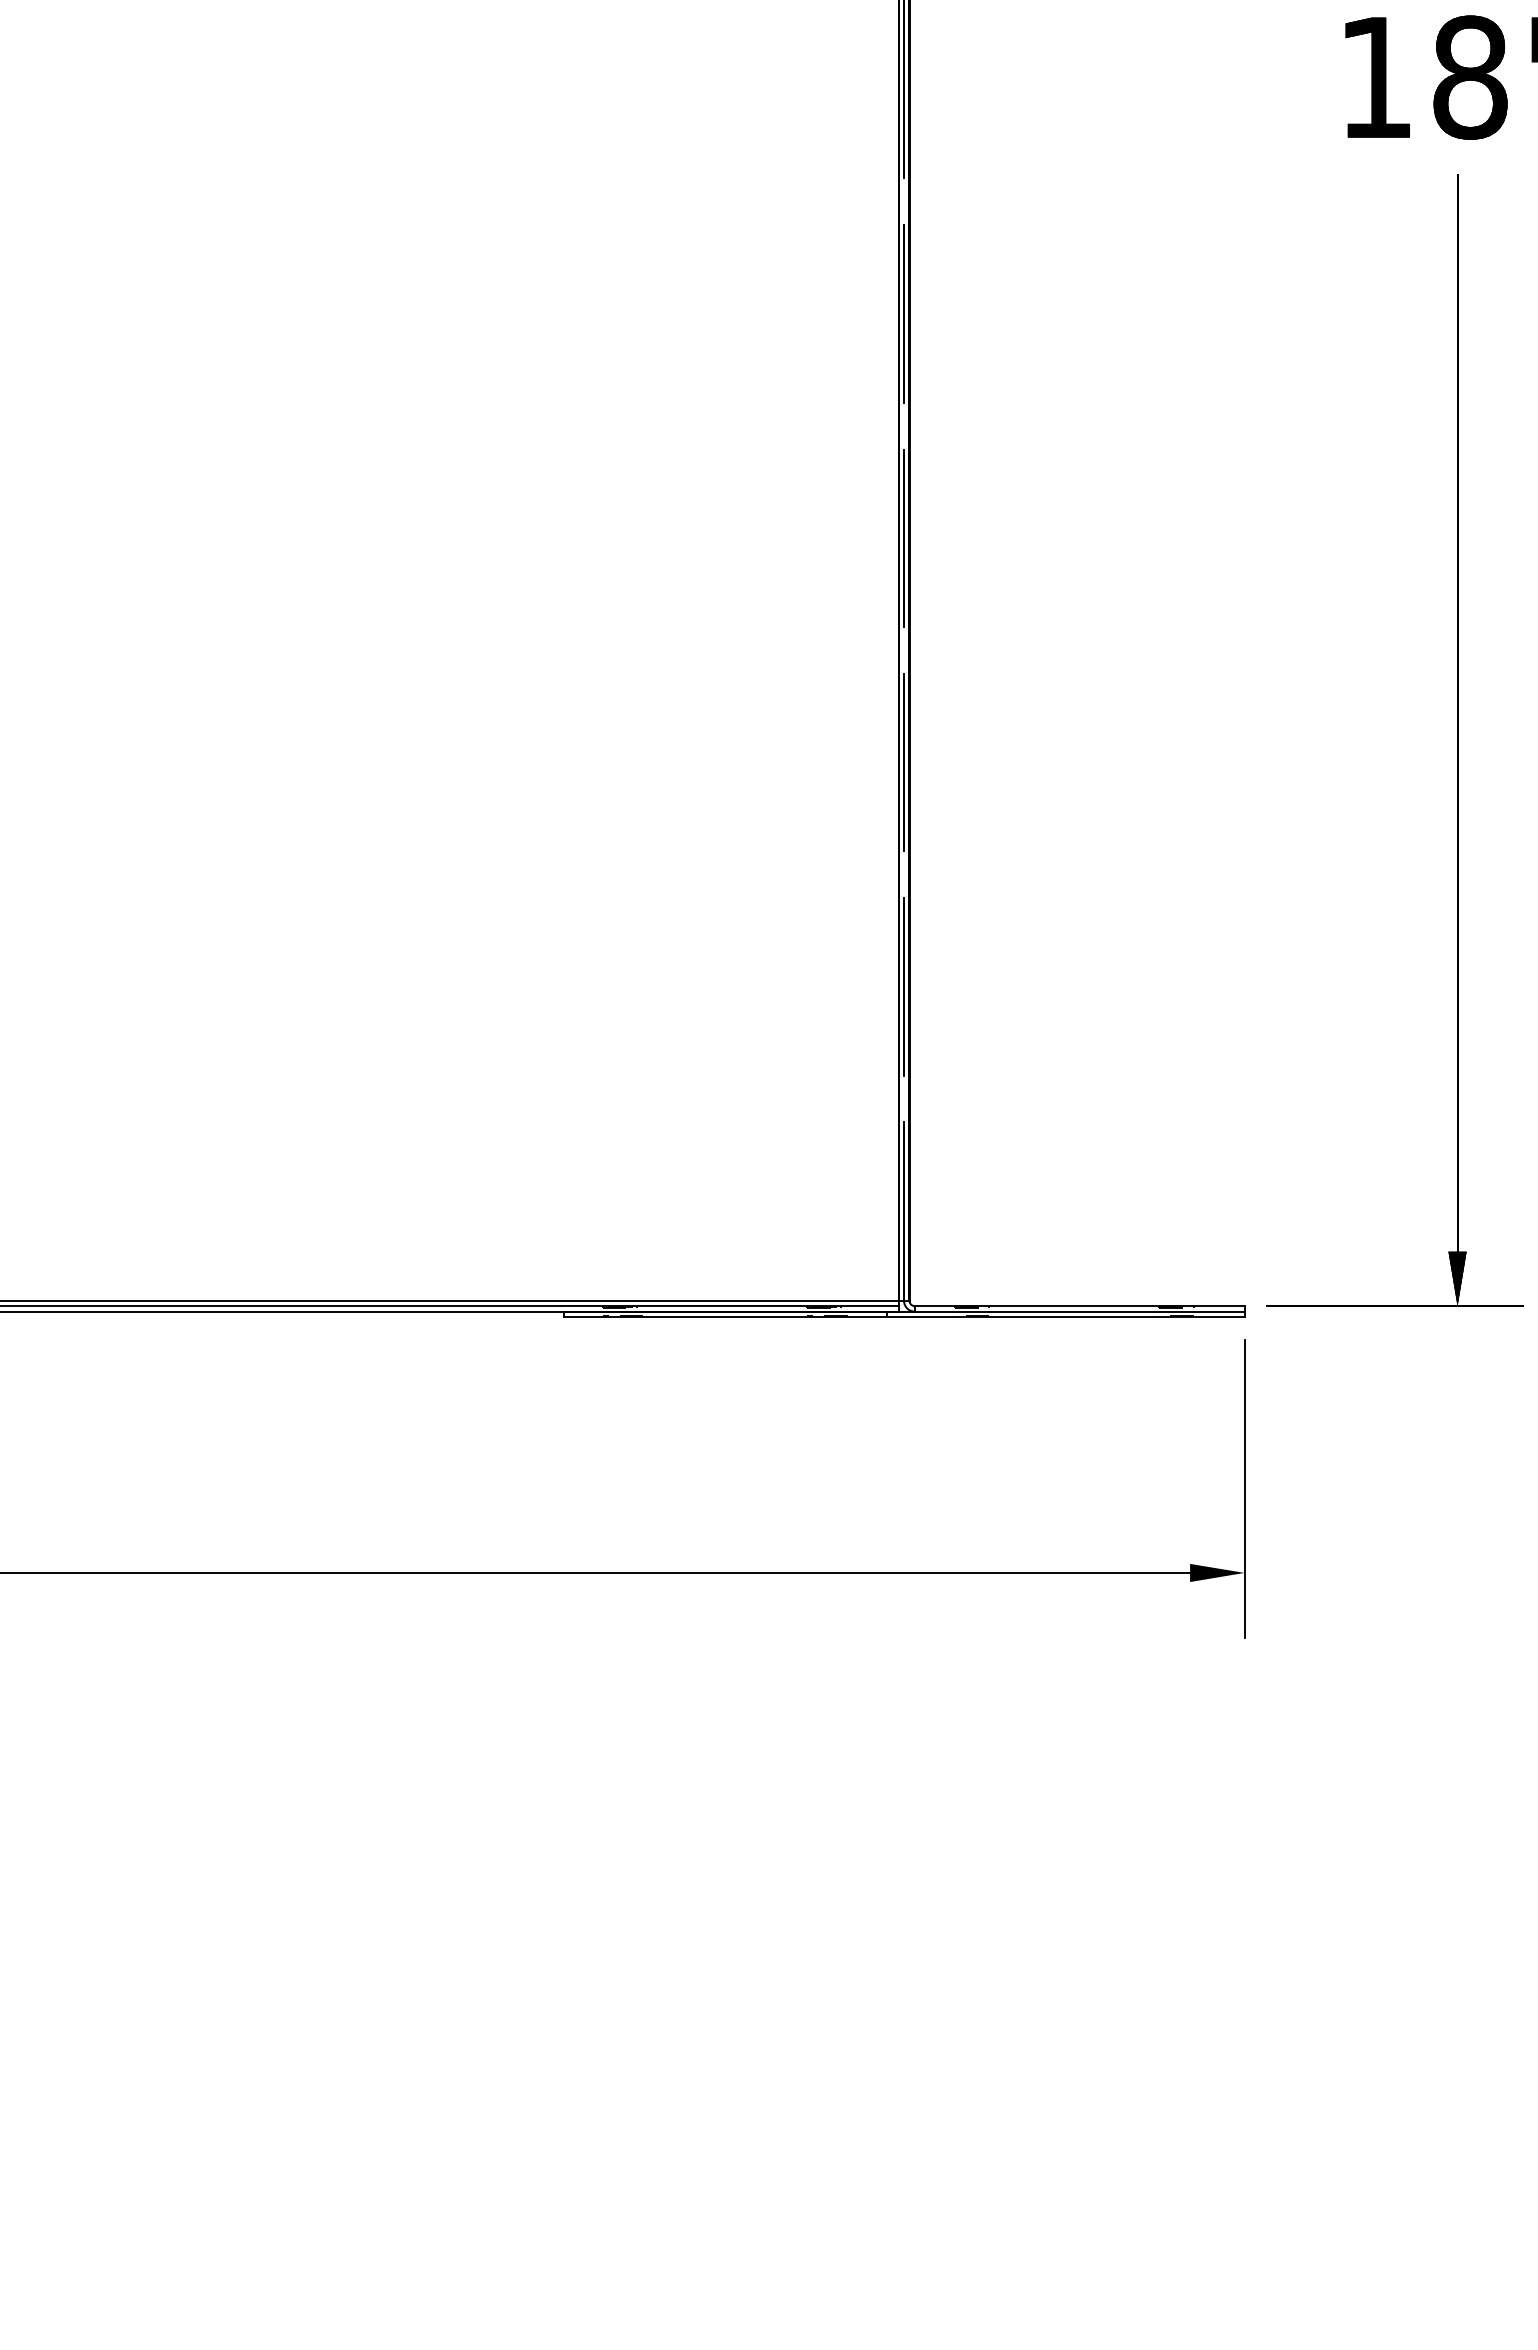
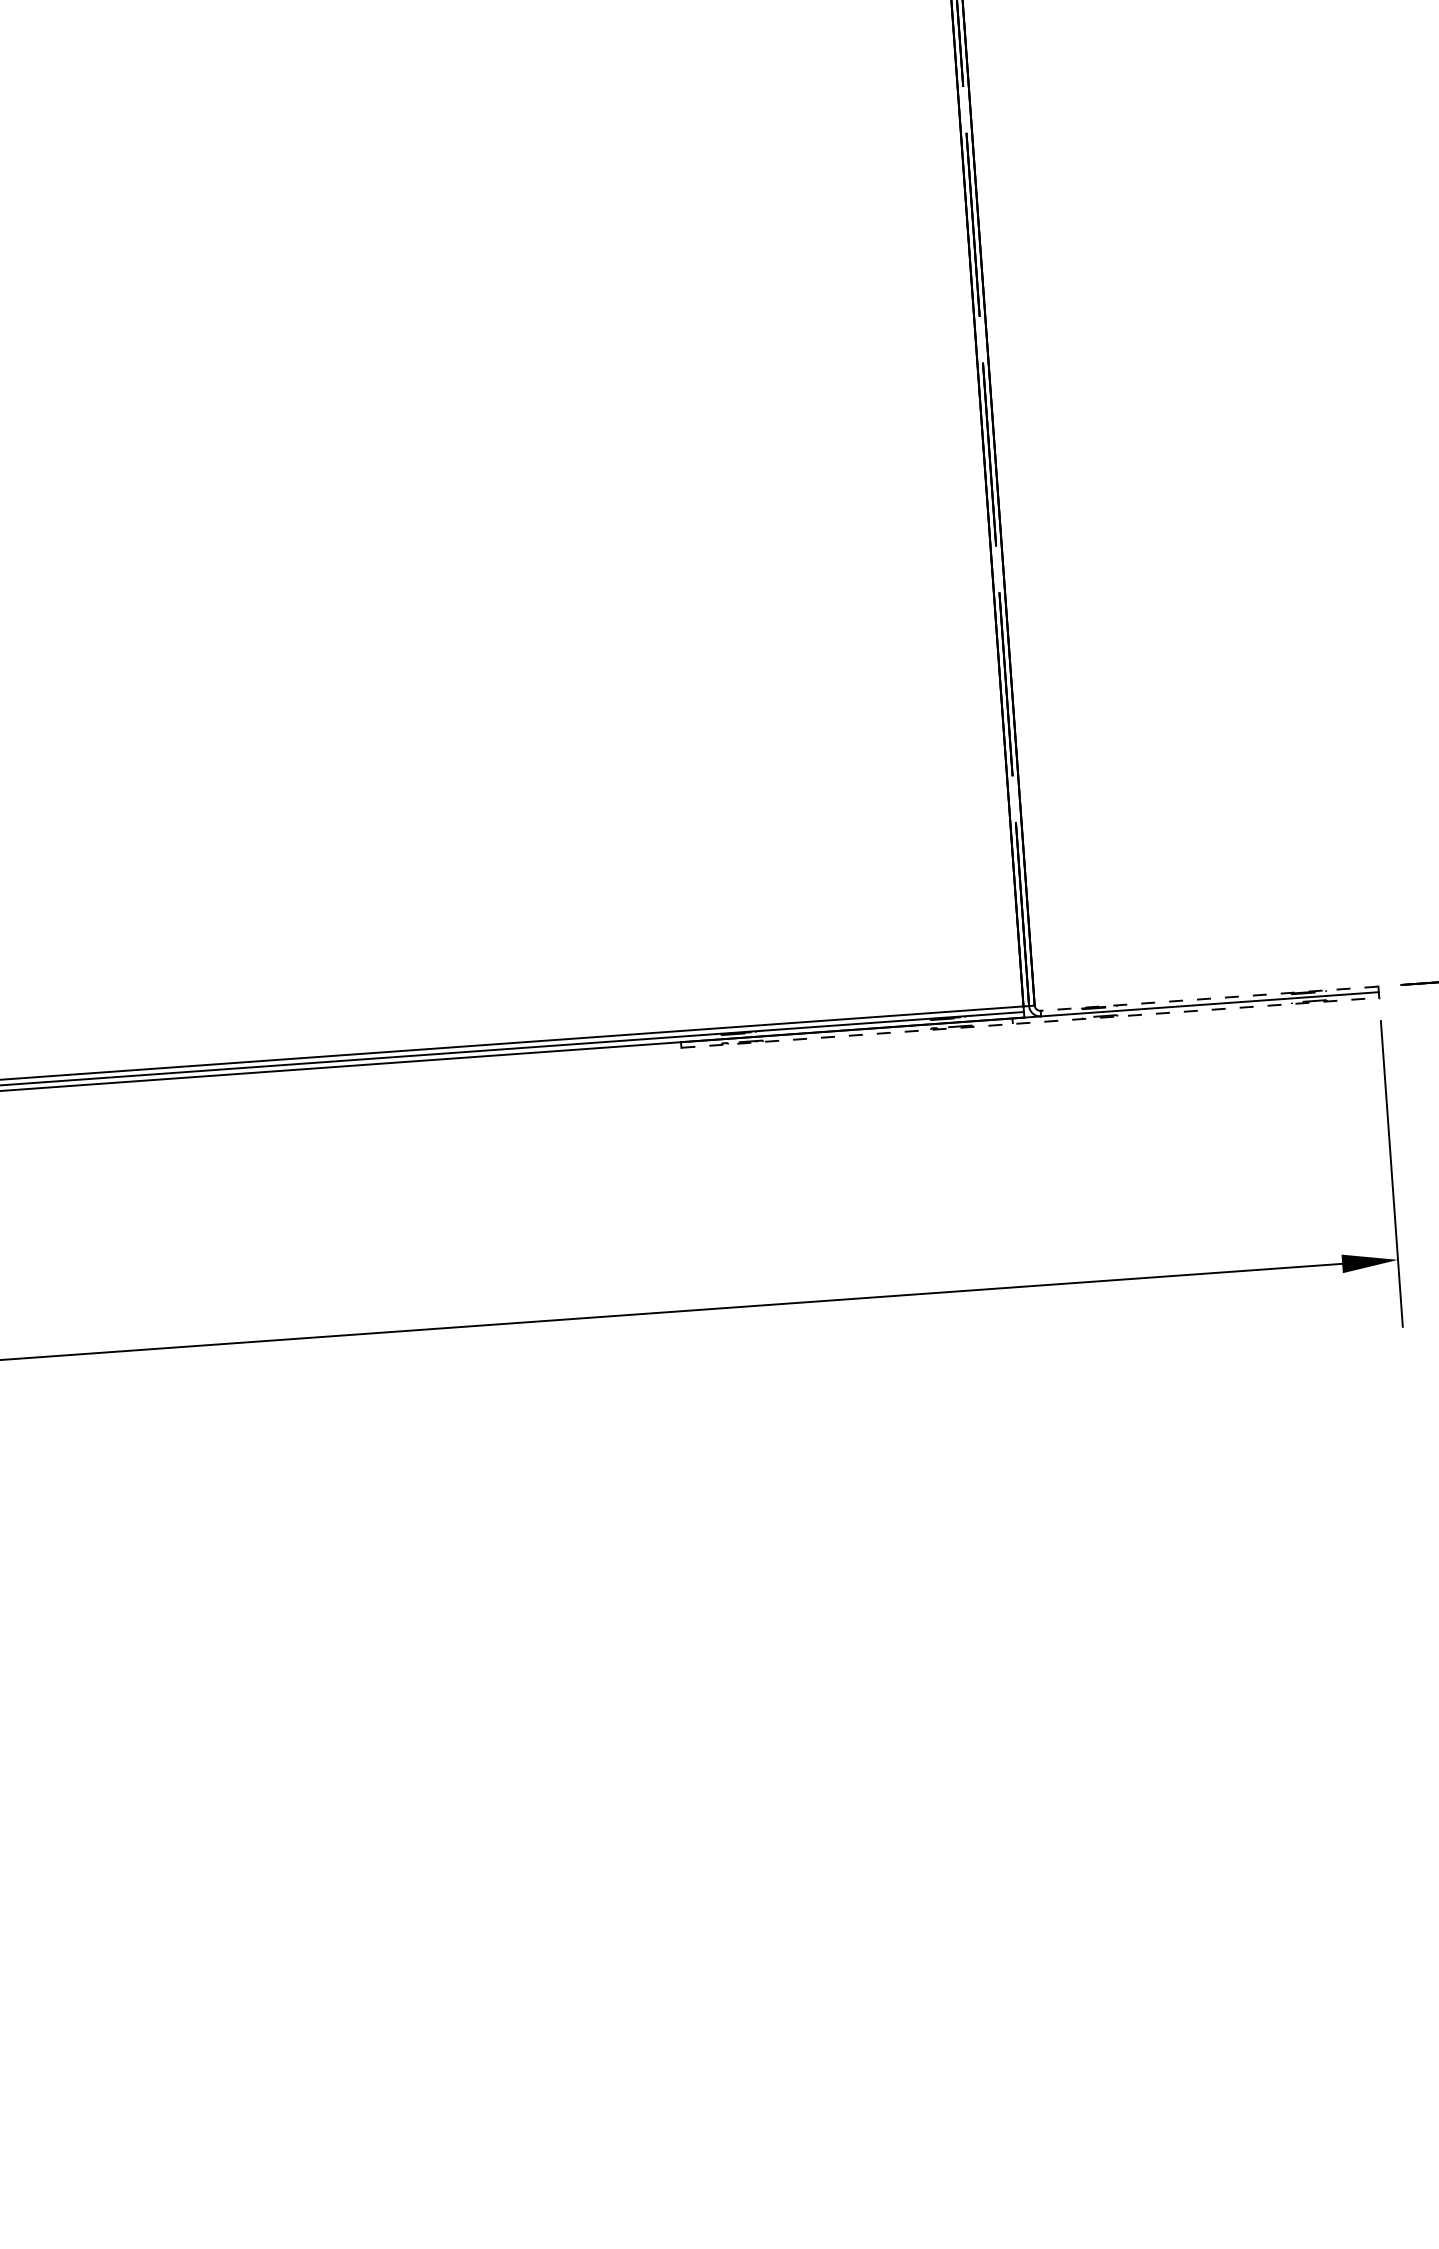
line: (1079, 1306) -> (1209, 999), solid -> dashed
line: (904, 1317) -> (1030, 1023), solid -> dashed

